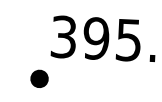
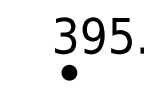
part: (39, 78) -> (69, 72), moved

